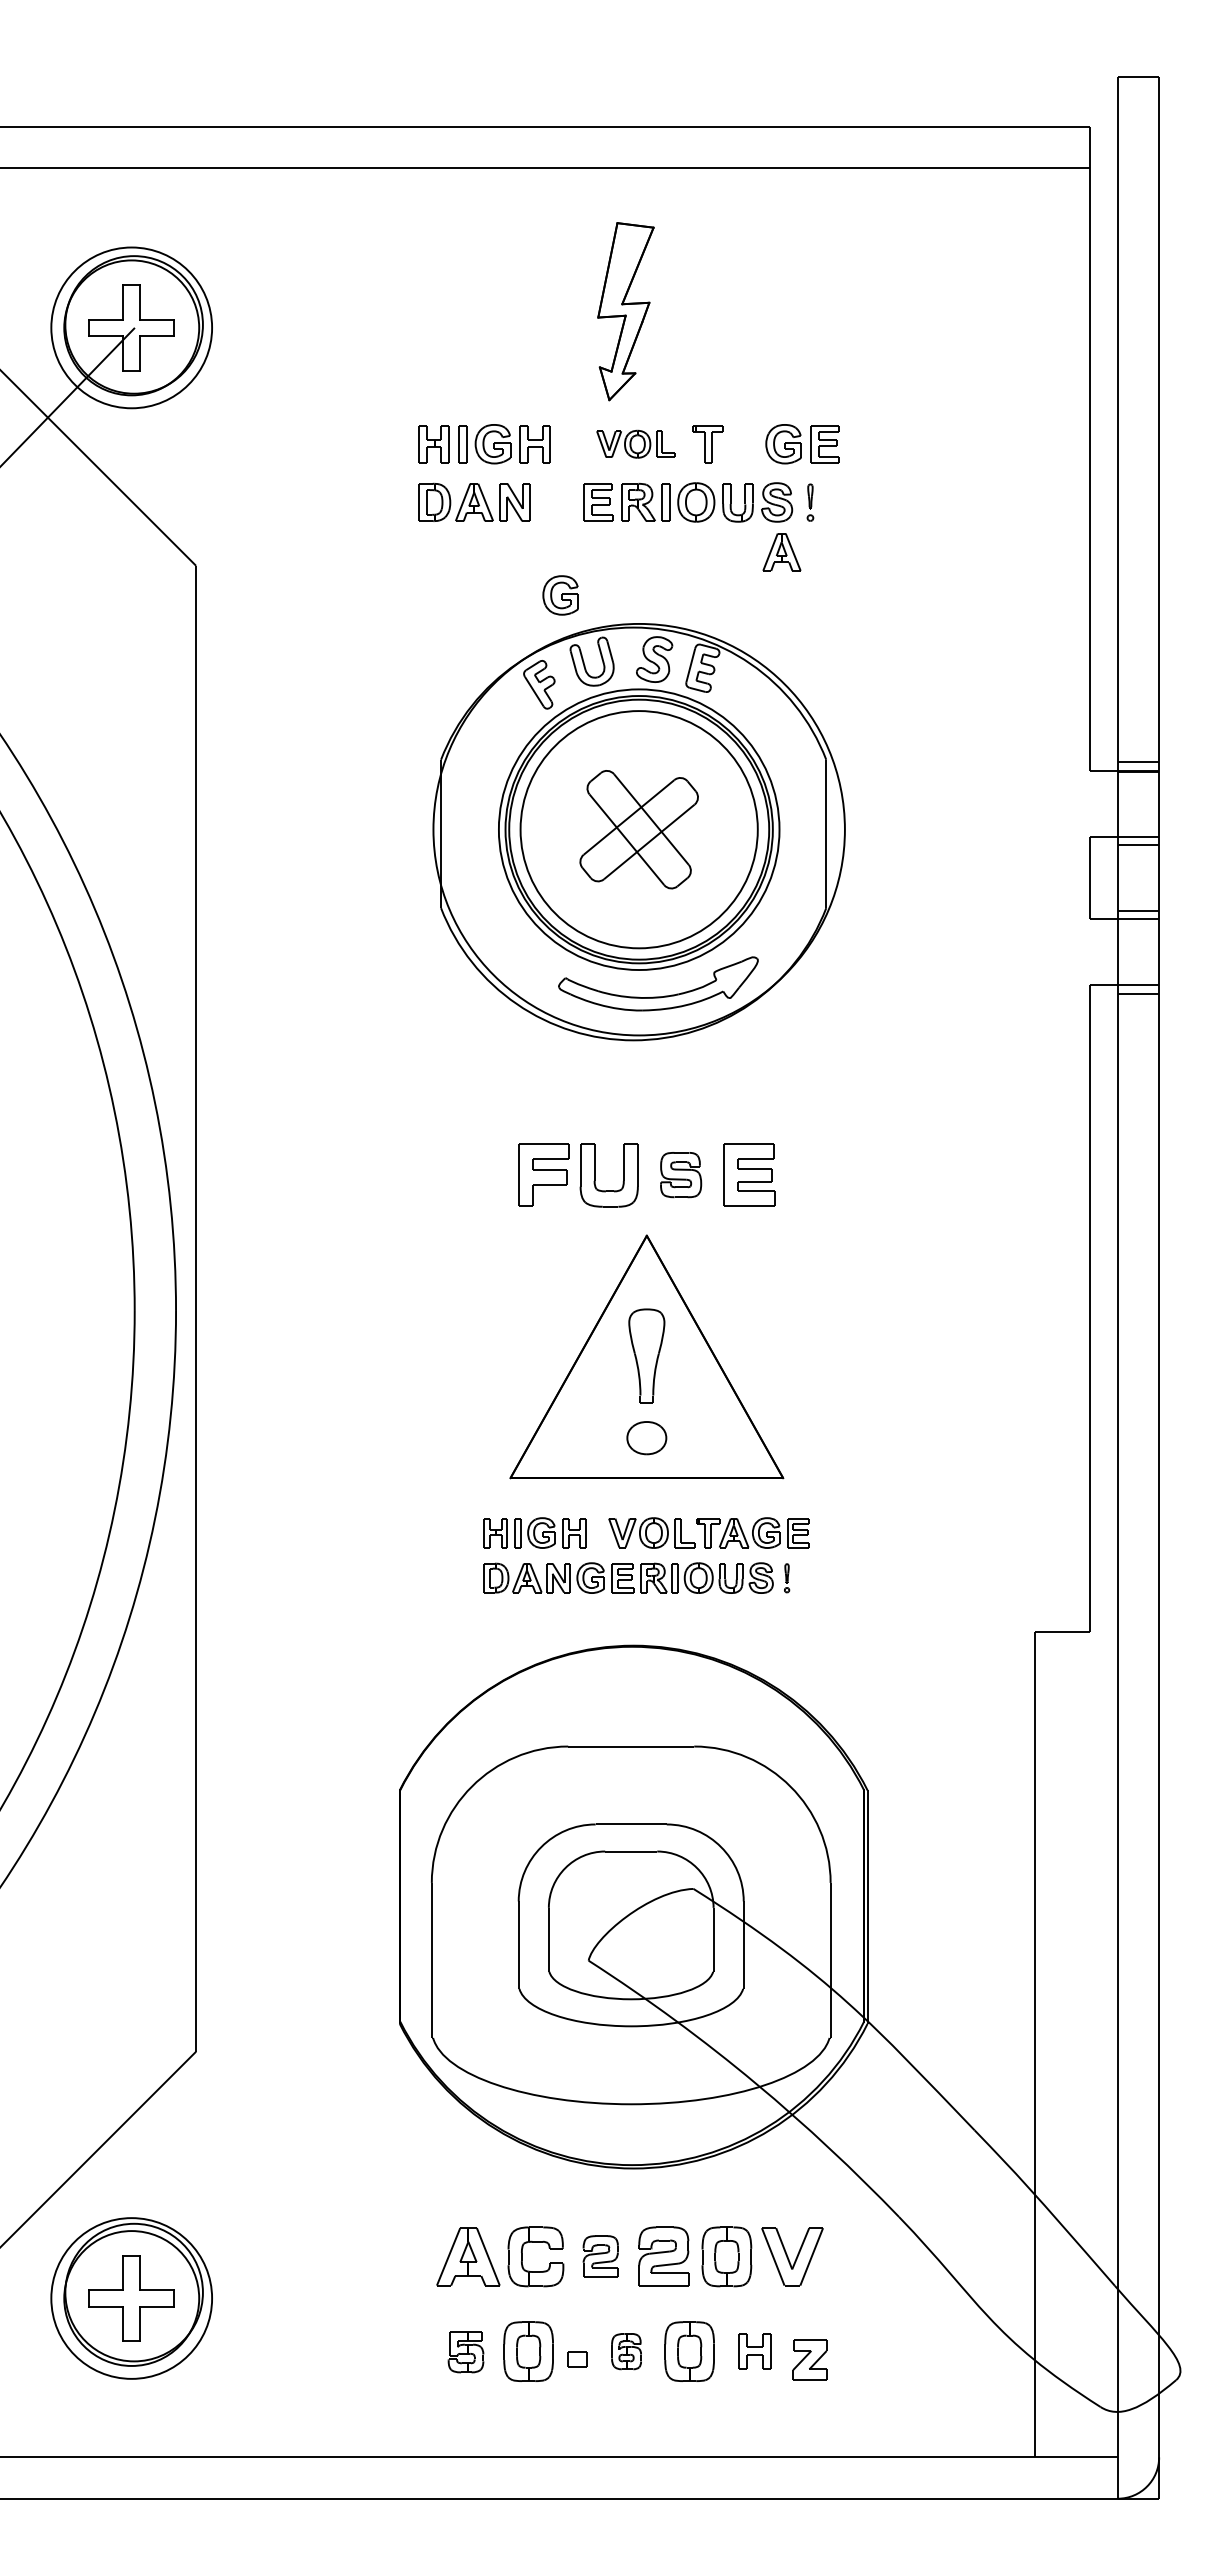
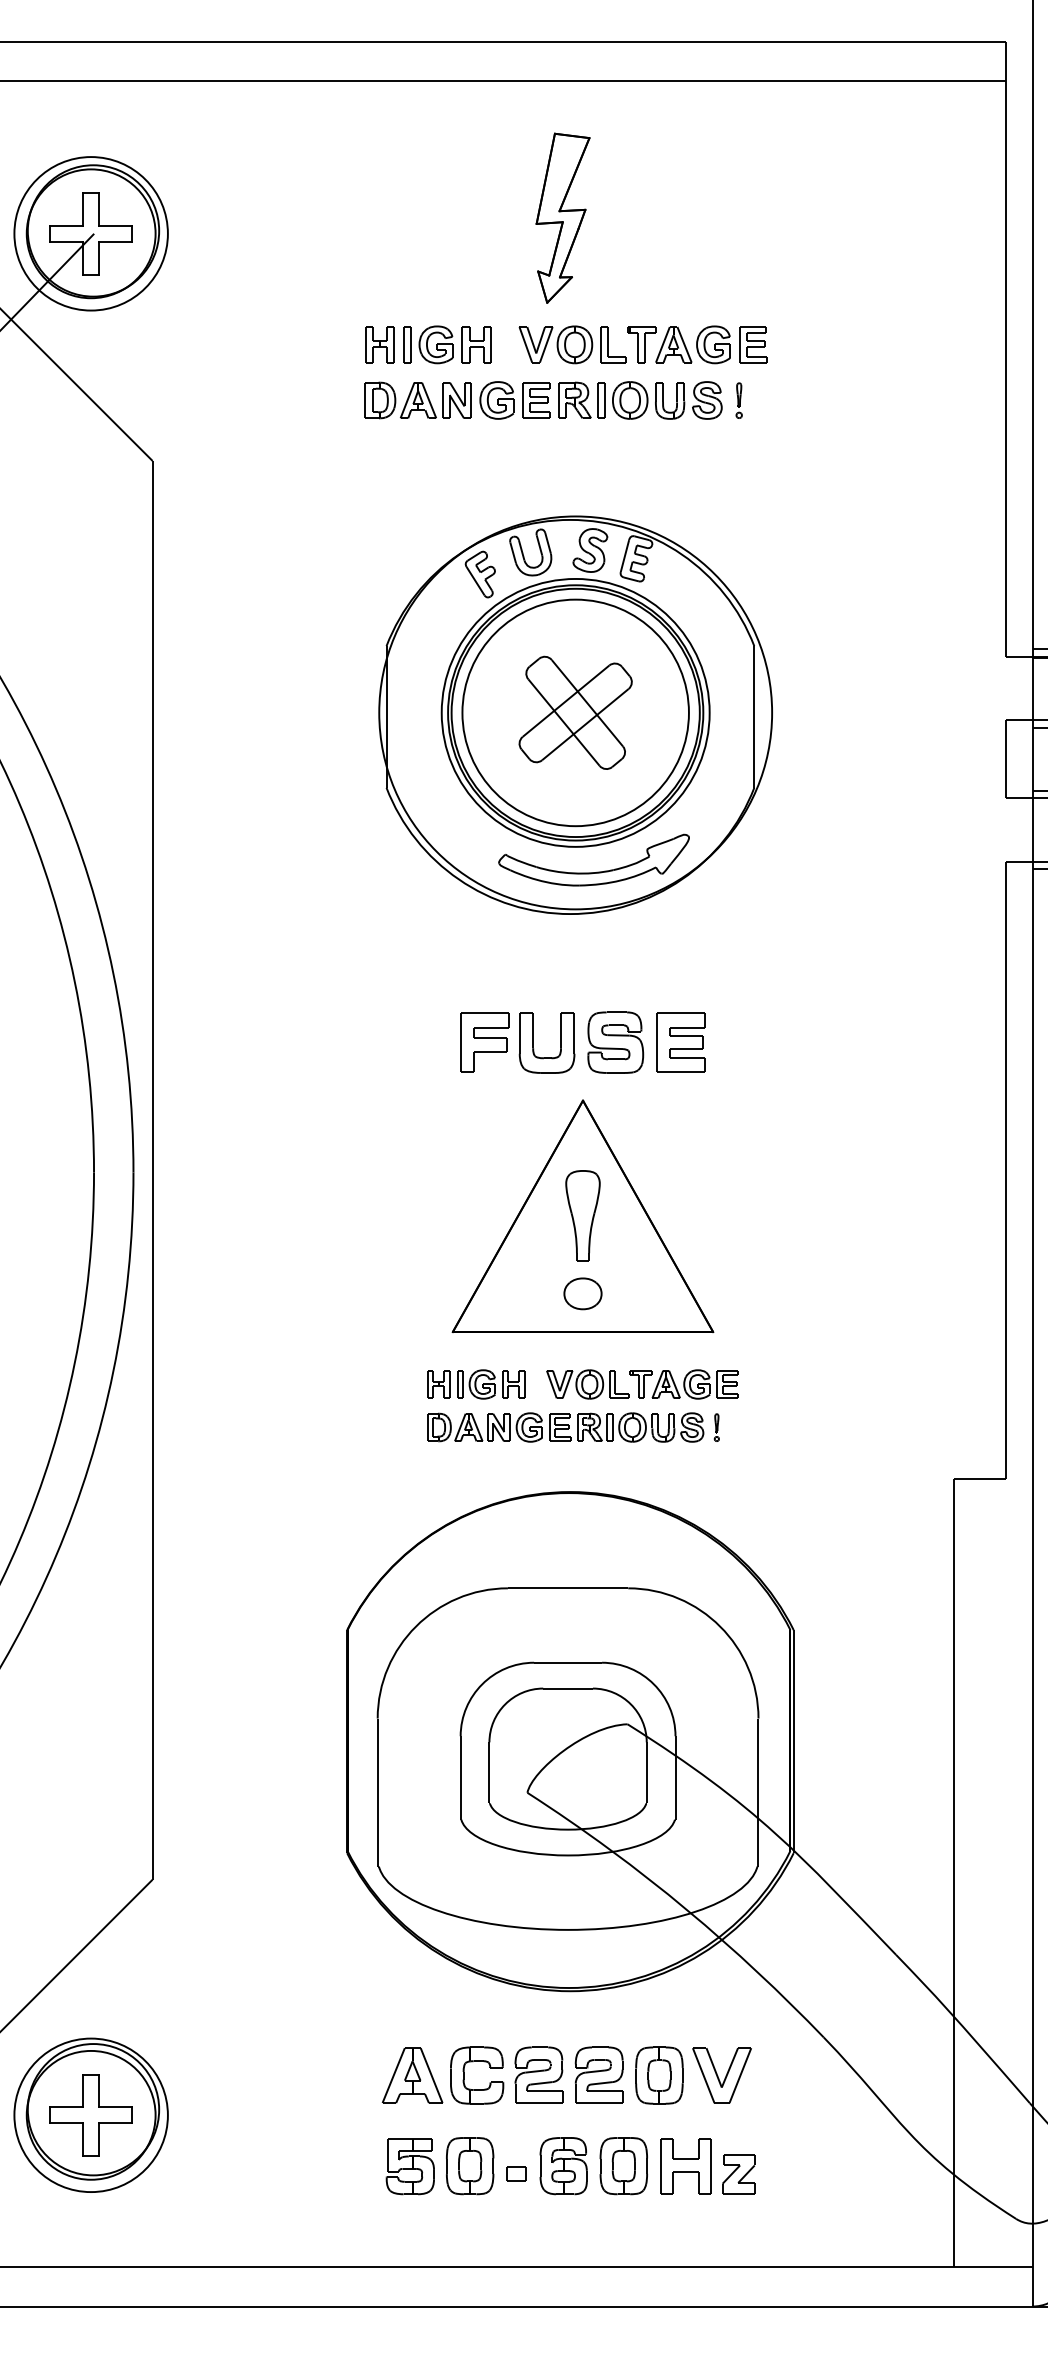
part: (635, 444) -> (572, 345), size x1.43
part: (781, 552) -> (673, 345), moved
part: (560, 595) -> (496, 400), moved
part: (680, 1174) -> (615, 1042), size x1.43
part: (600, 2256) -> (538, 2075), size x1.43
part: (465, 2351) -> (409, 2165), size x1.43
part: (626, 2351) -> (563, 2165), size x1.67
part: (754, 2351) -> (685, 2165), size x1.67

